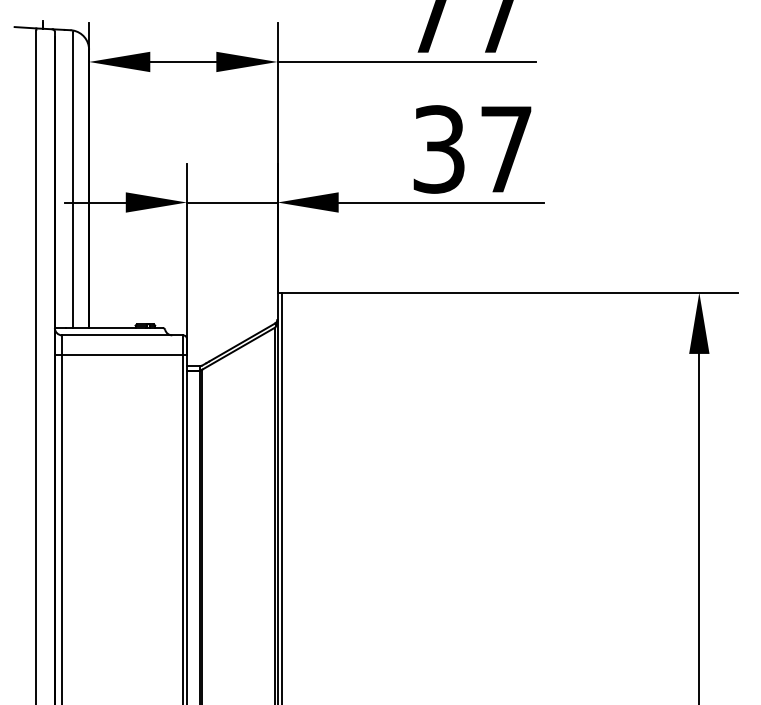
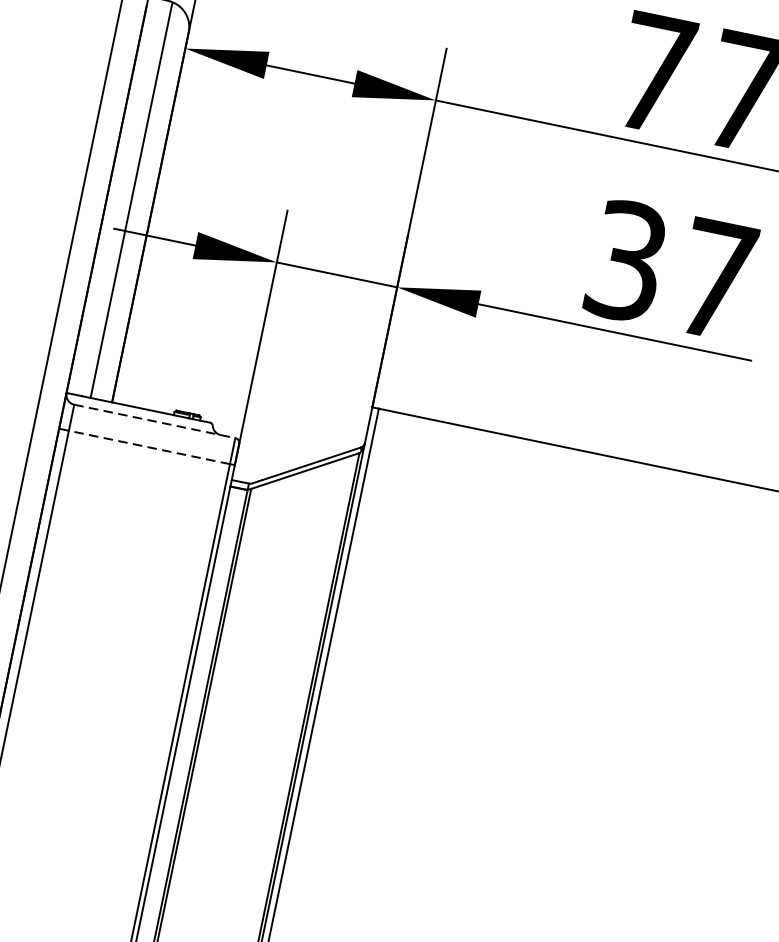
line: (122, 335) -> (154, 421), solid -> dashed
line: (122, 354) -> (149, 446), solid -> dashed

